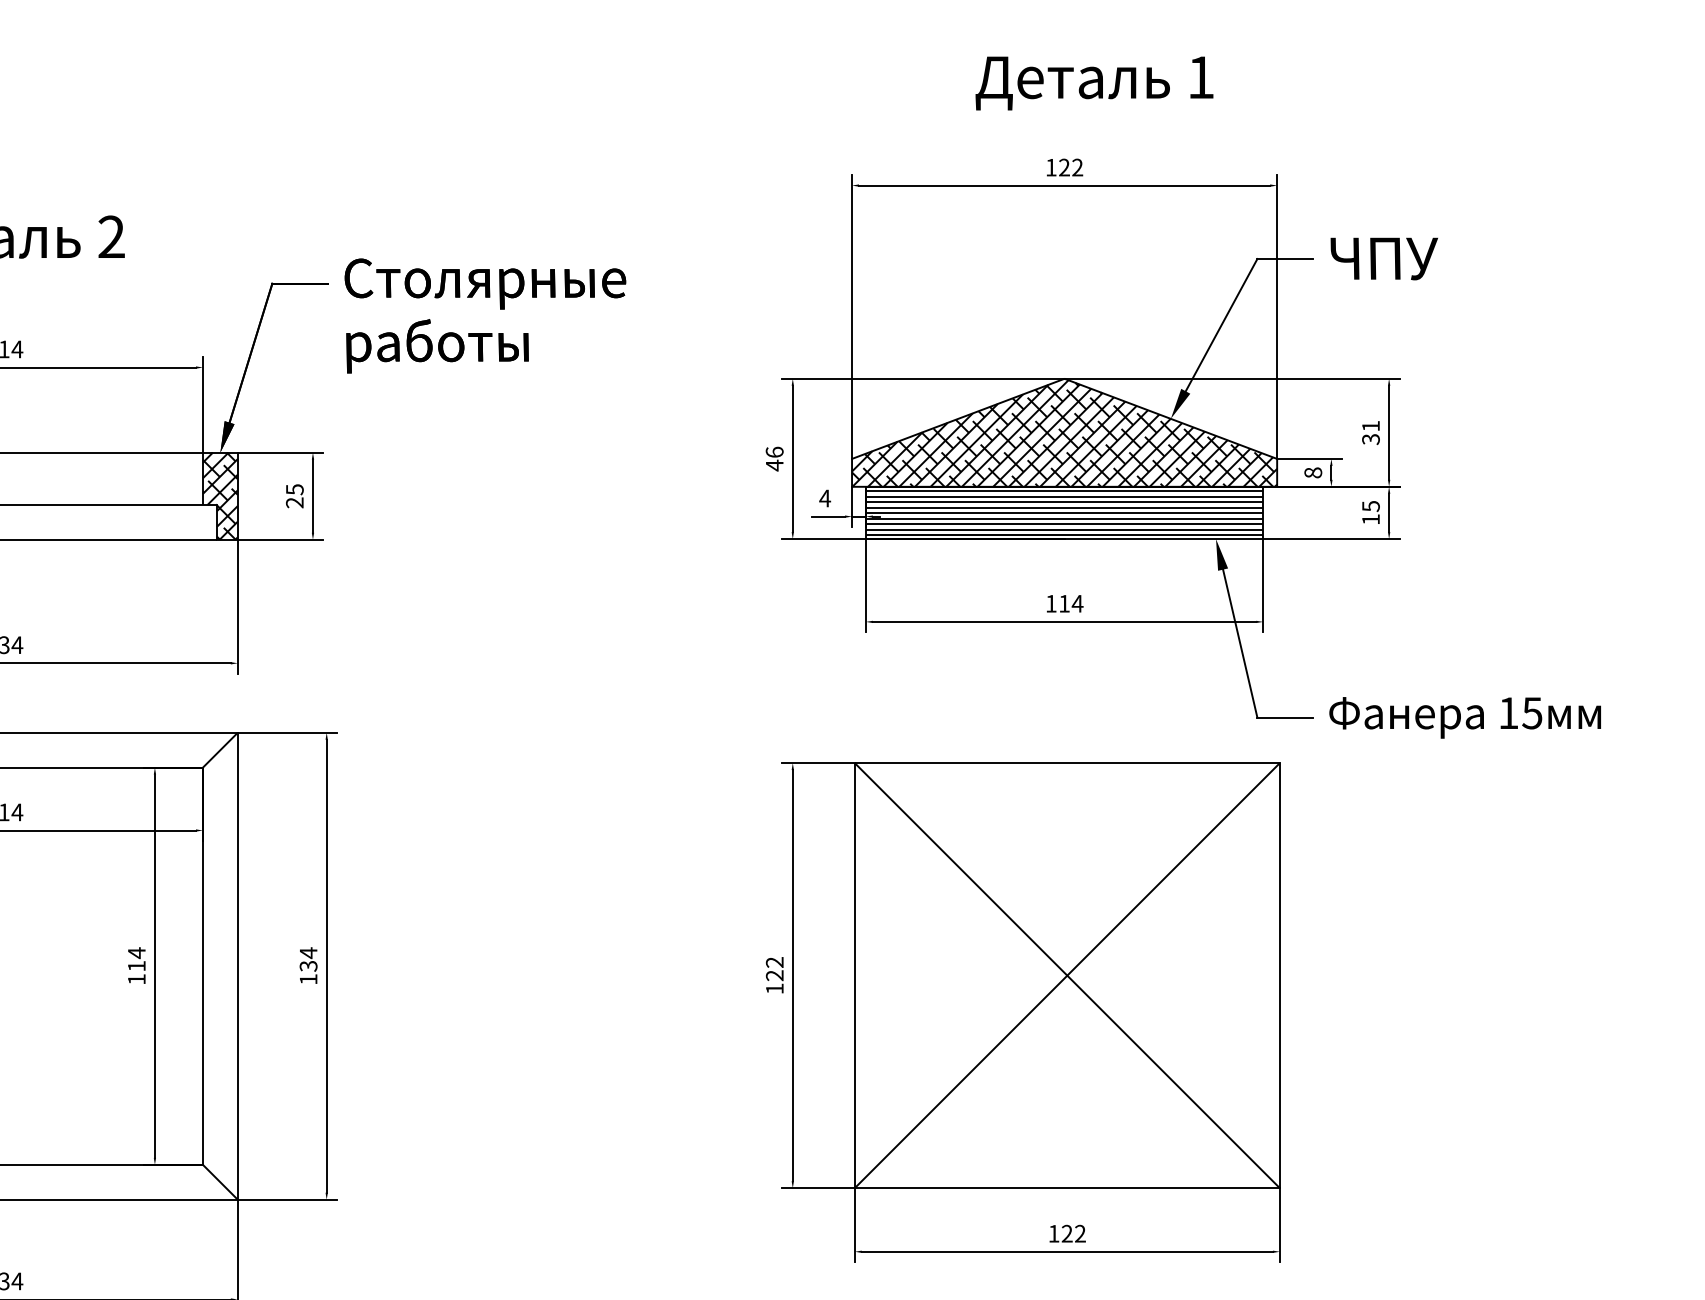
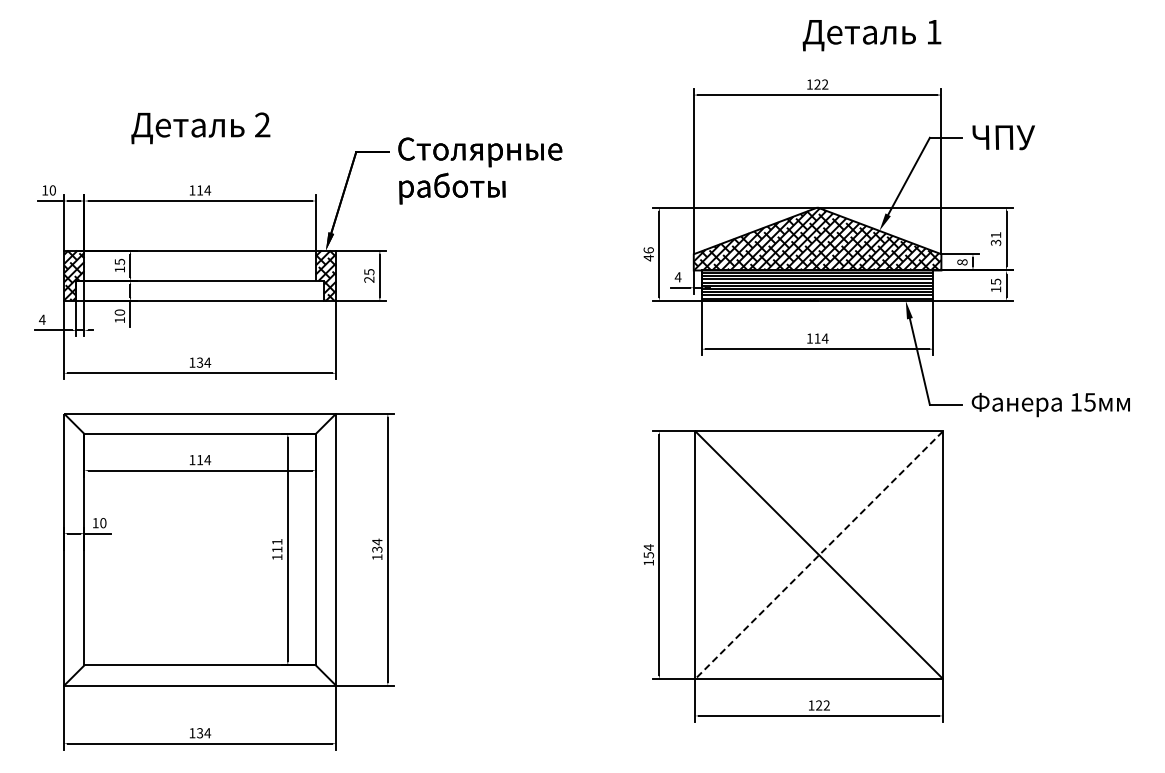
text: (1093, 83) -> (871, 35), moved
text: (137, 952) -> (277, 541), 114 -> 111
text: (774, 969) -> (648, 551), 122 -> 154
line: (1066, 976) -> (818, 555), solid -> dashed

